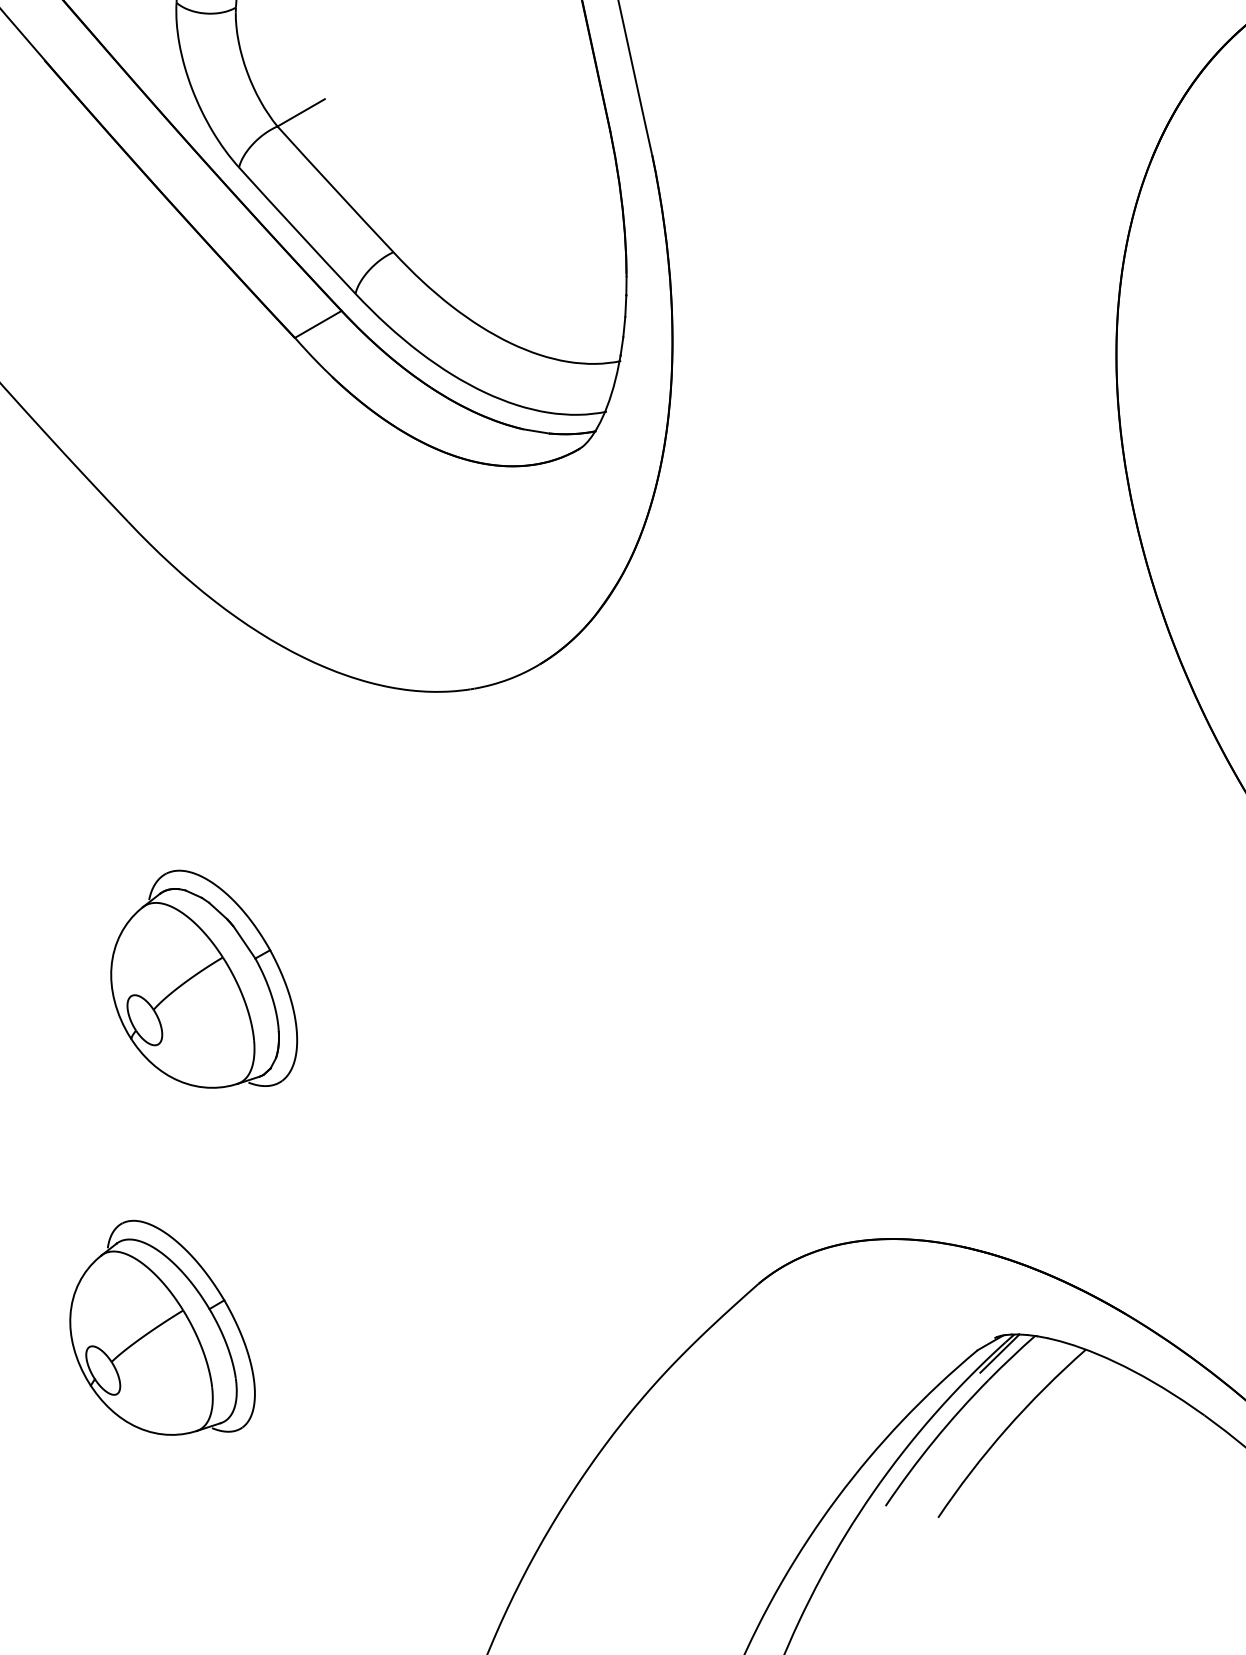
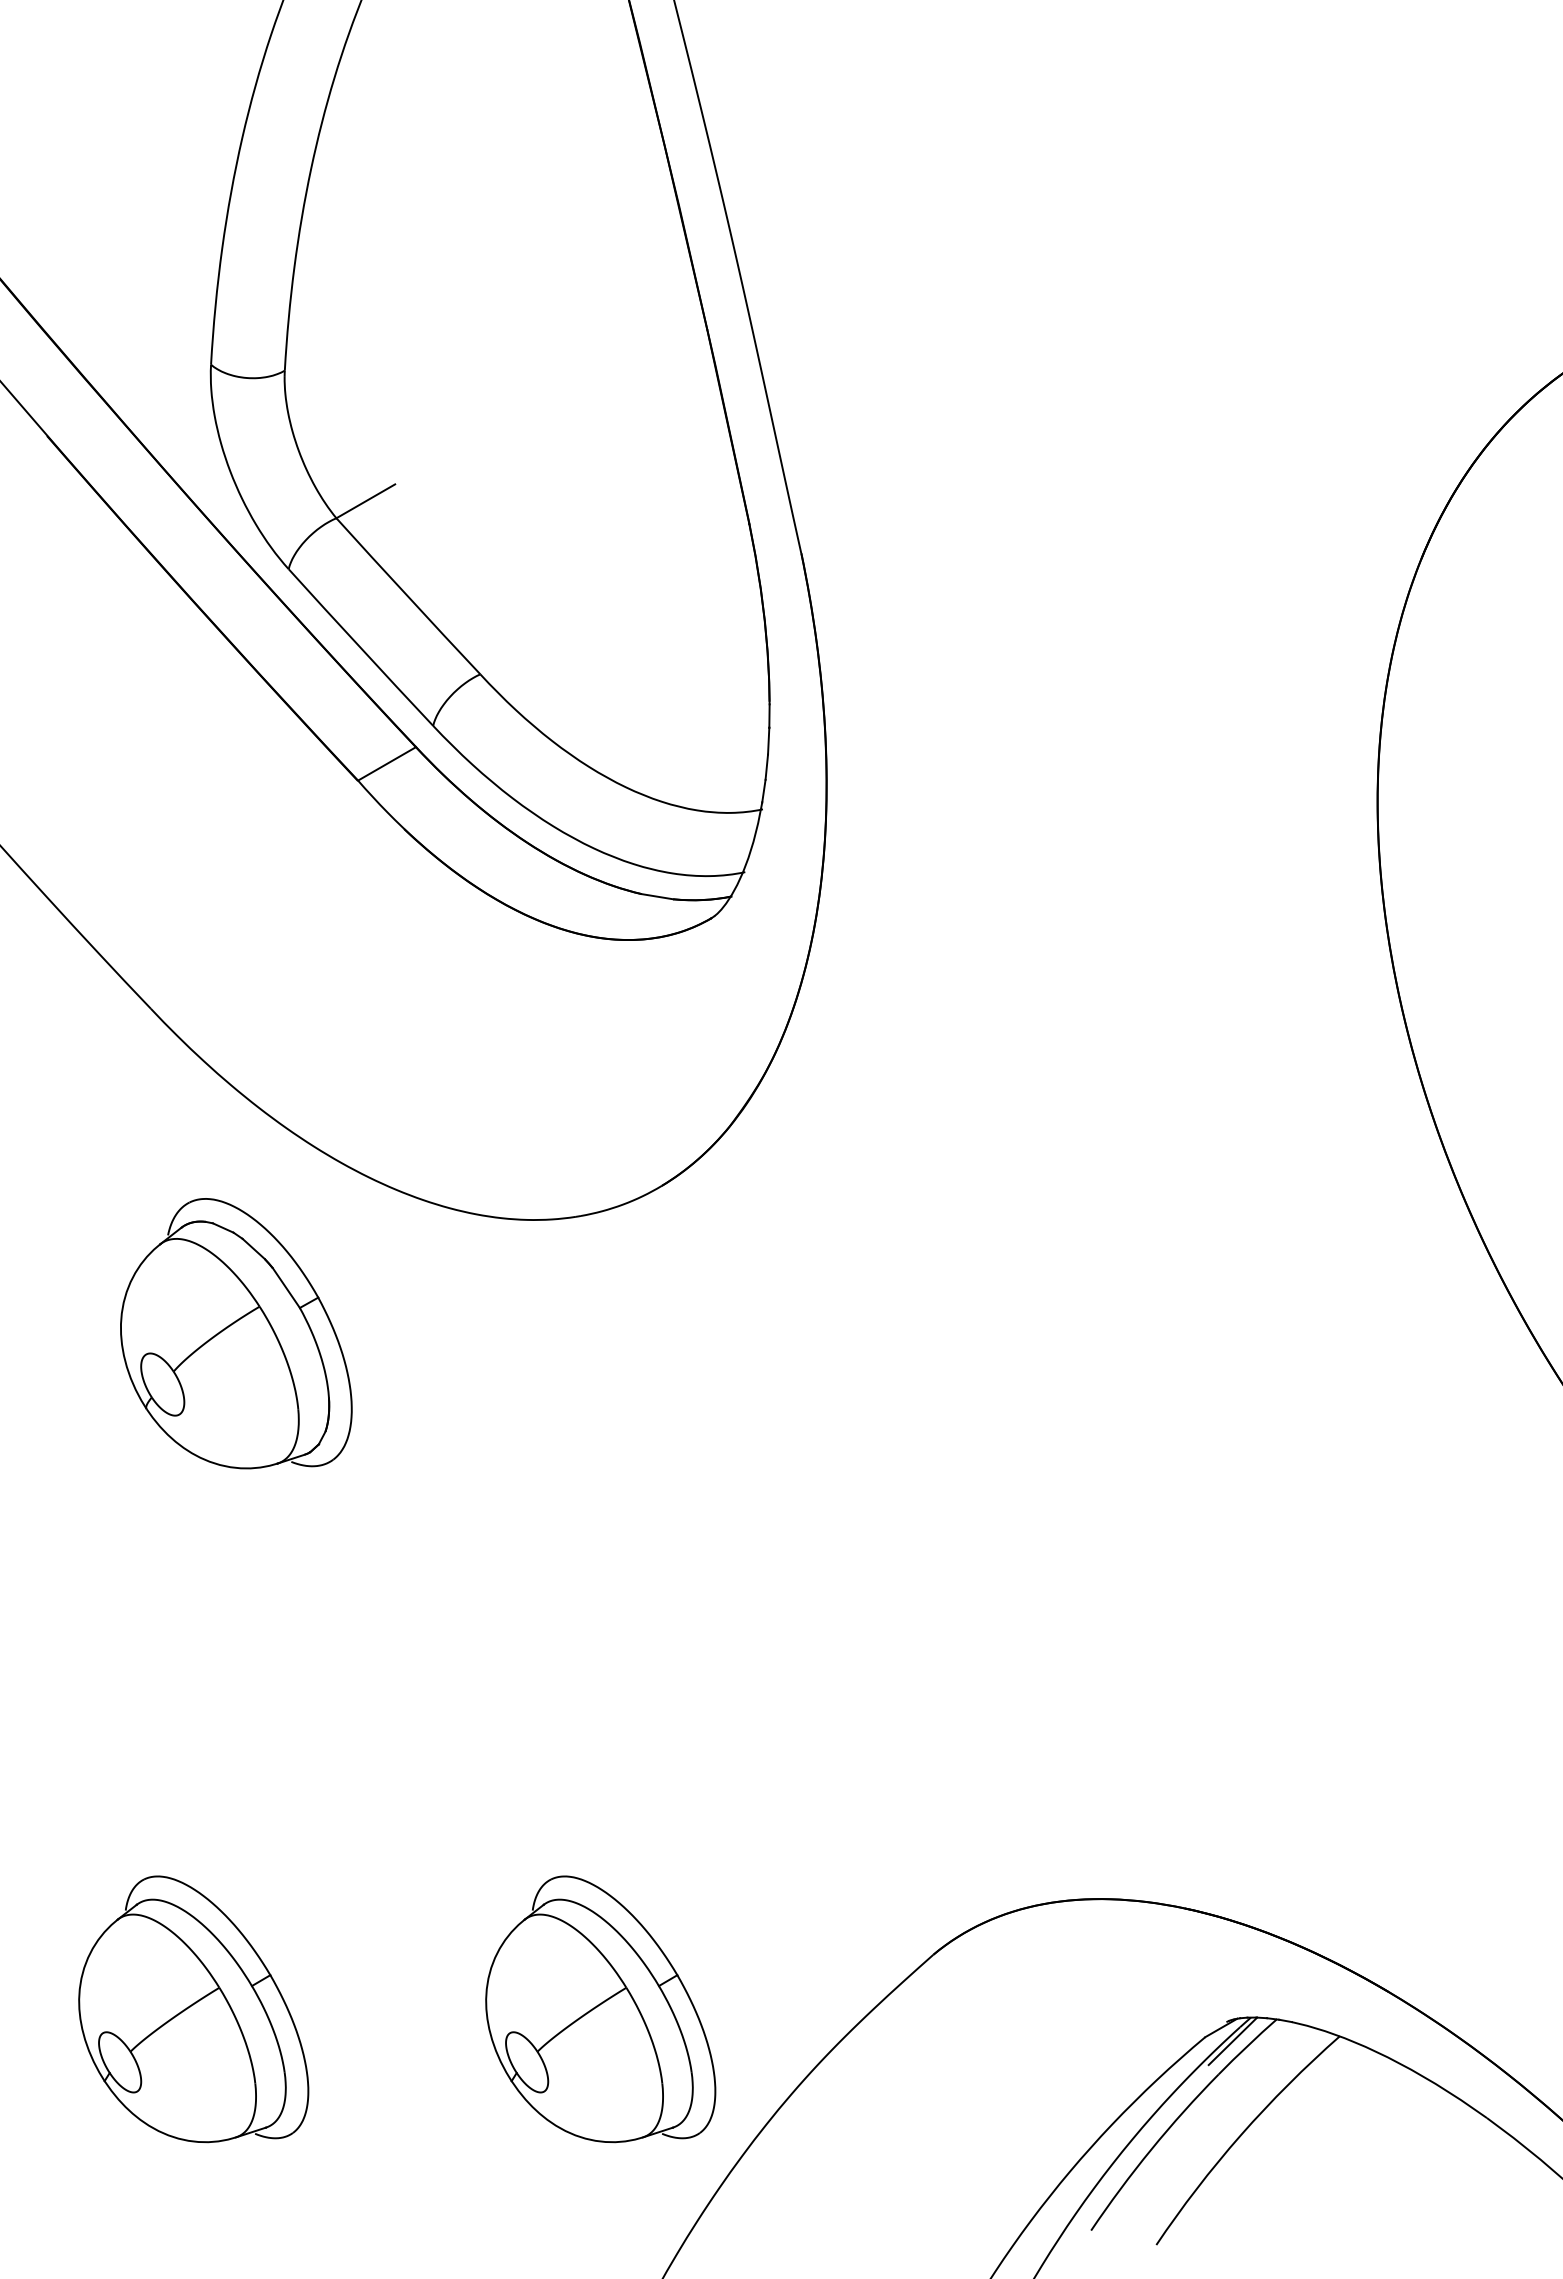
part: (204, 979) -> (236, 1333), moved
part: (490, 1327) -> (600, 2009), added

